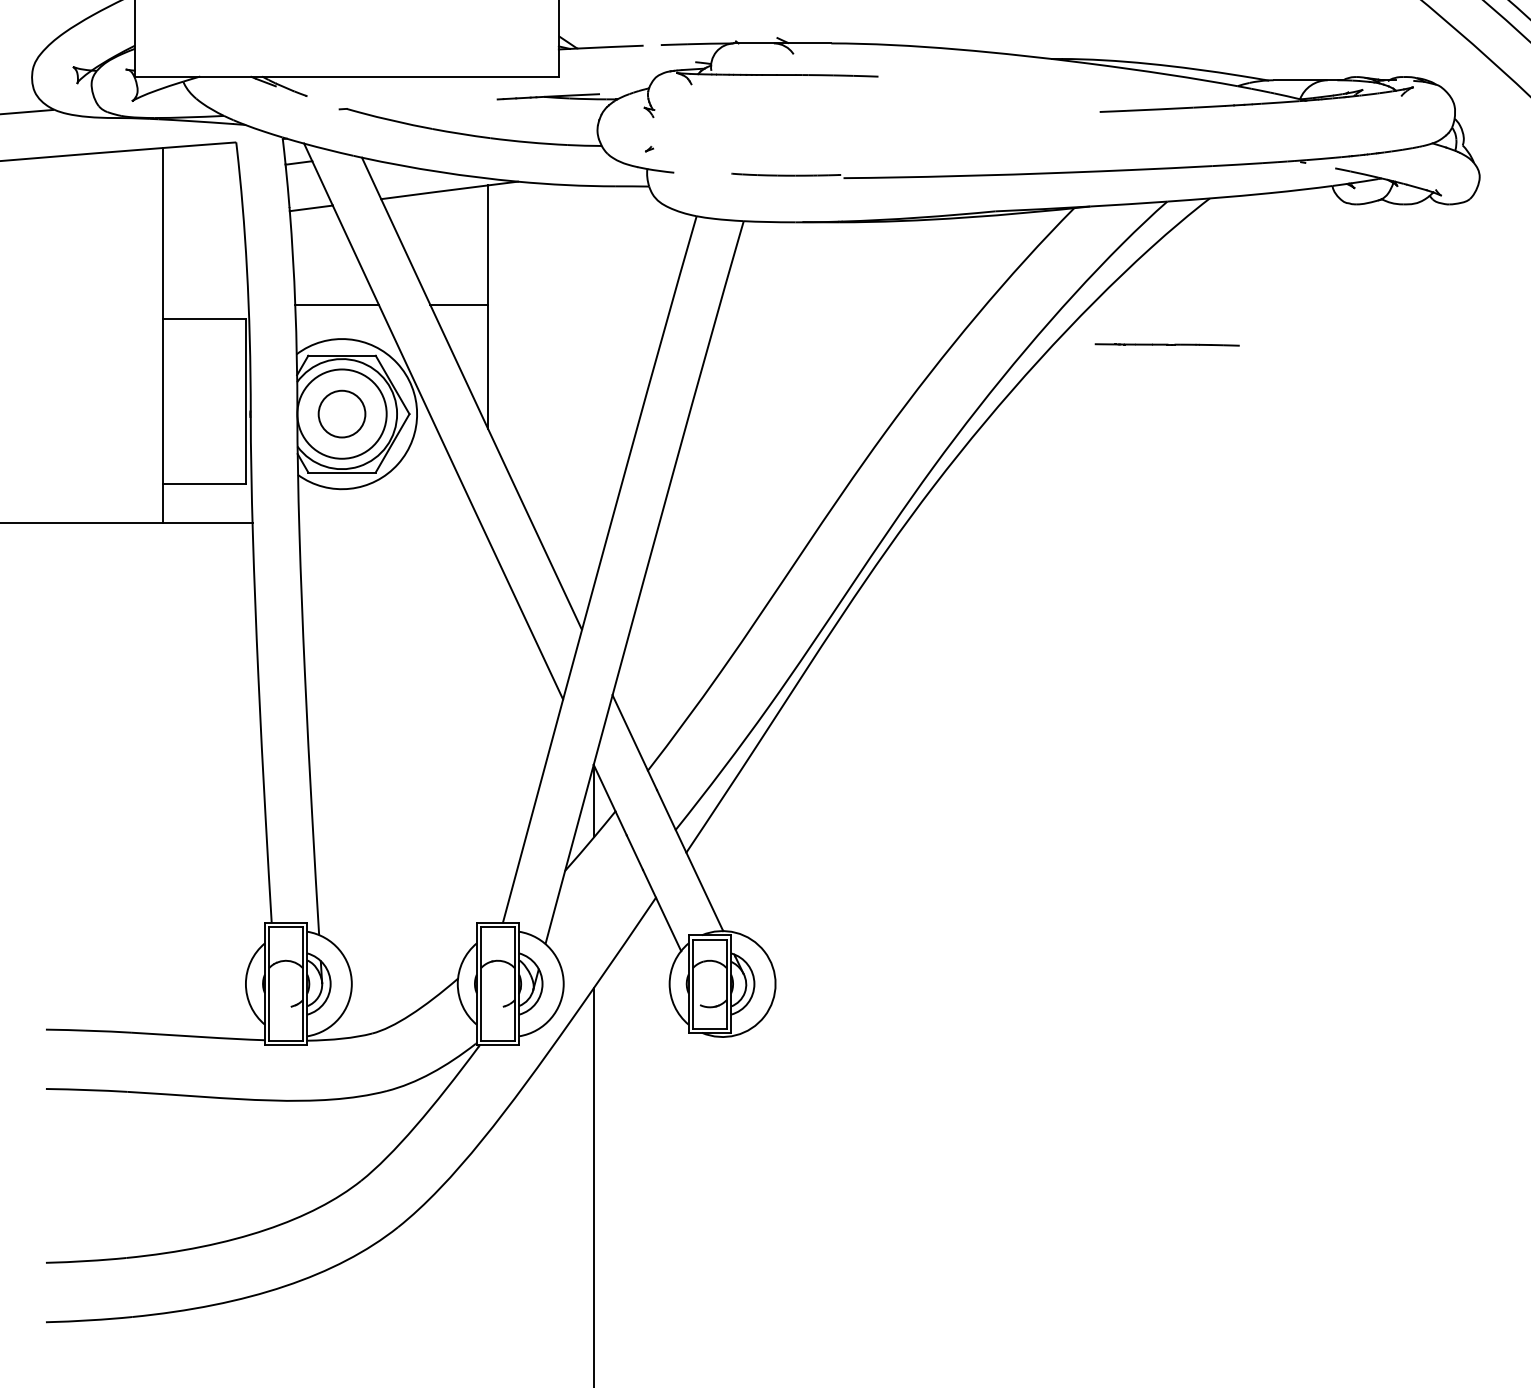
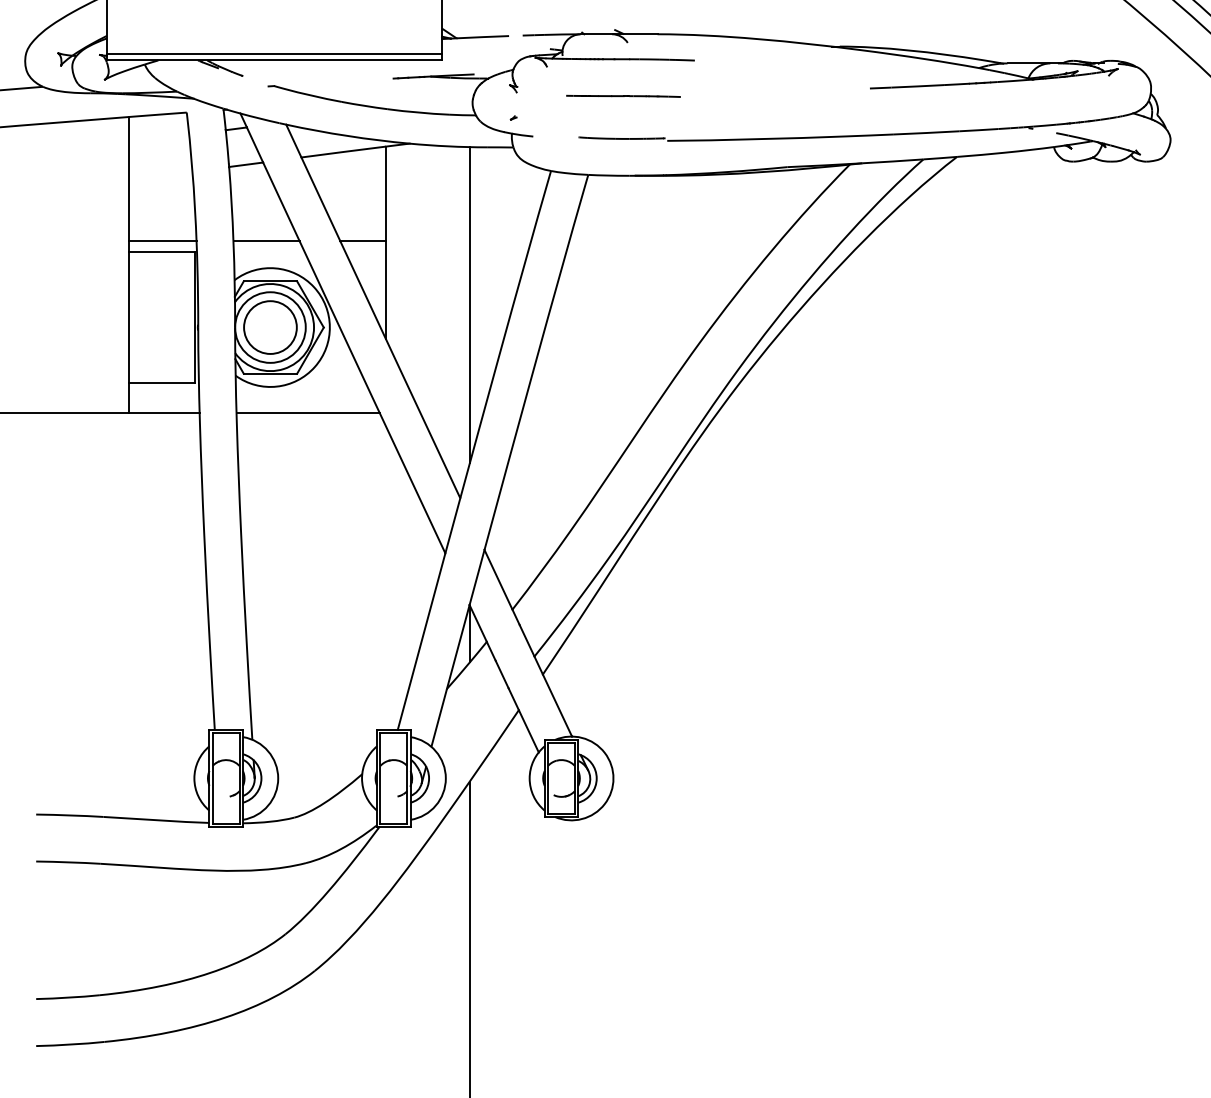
line: (346, 68) -> (273, 54), added
line: (205, 304) -> (162, 240), added
line: (1166, 344) -> (622, 96), moved
line: (594, 385) -> (470, 304), added
circle: (341, 413) -> (270, 327), size x1.43
line: (389, 522) -> (308, 413), added

